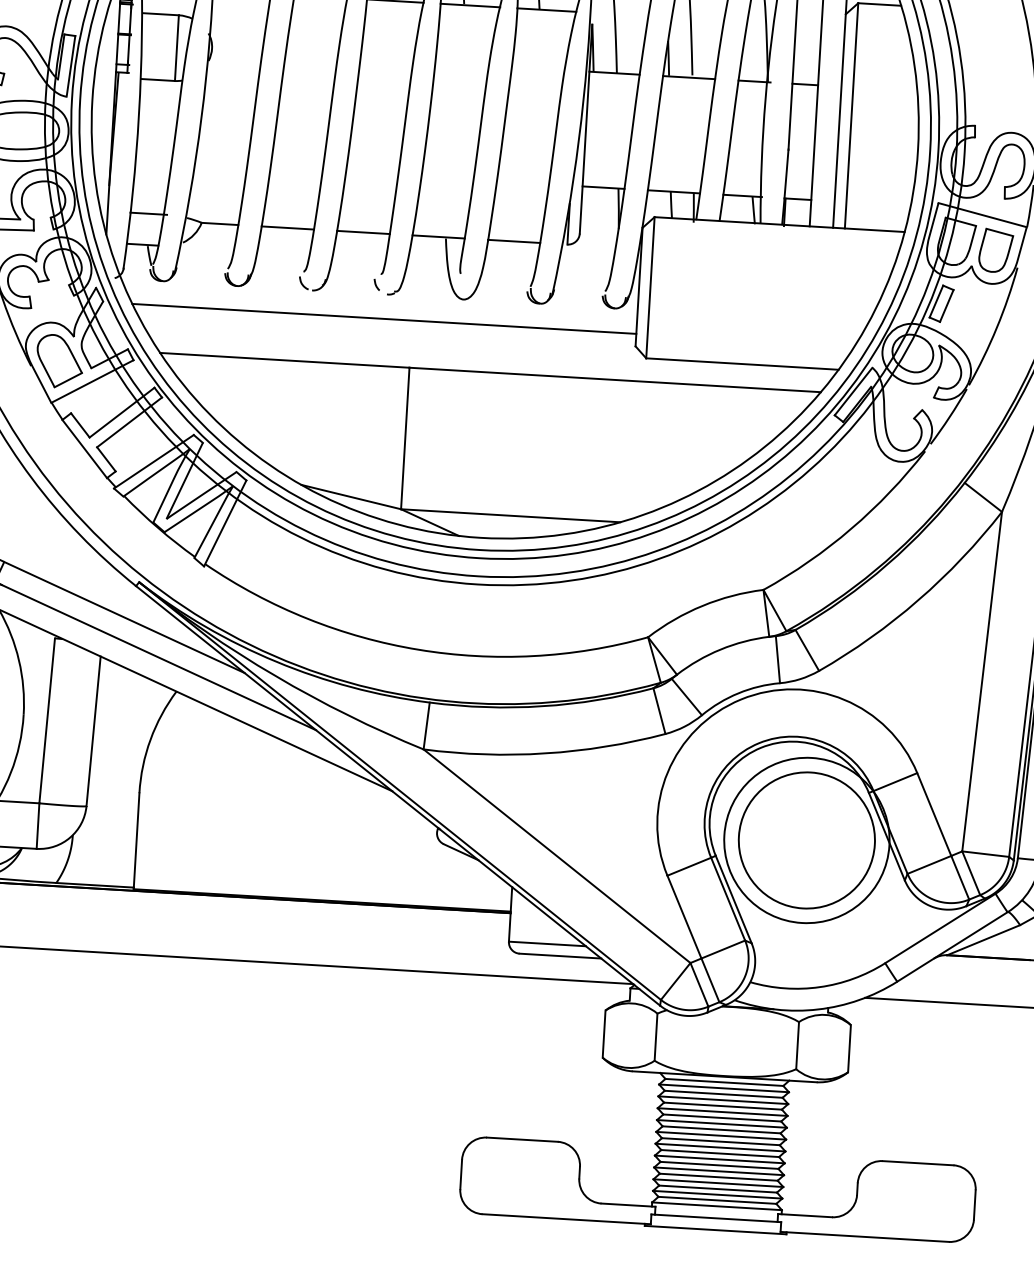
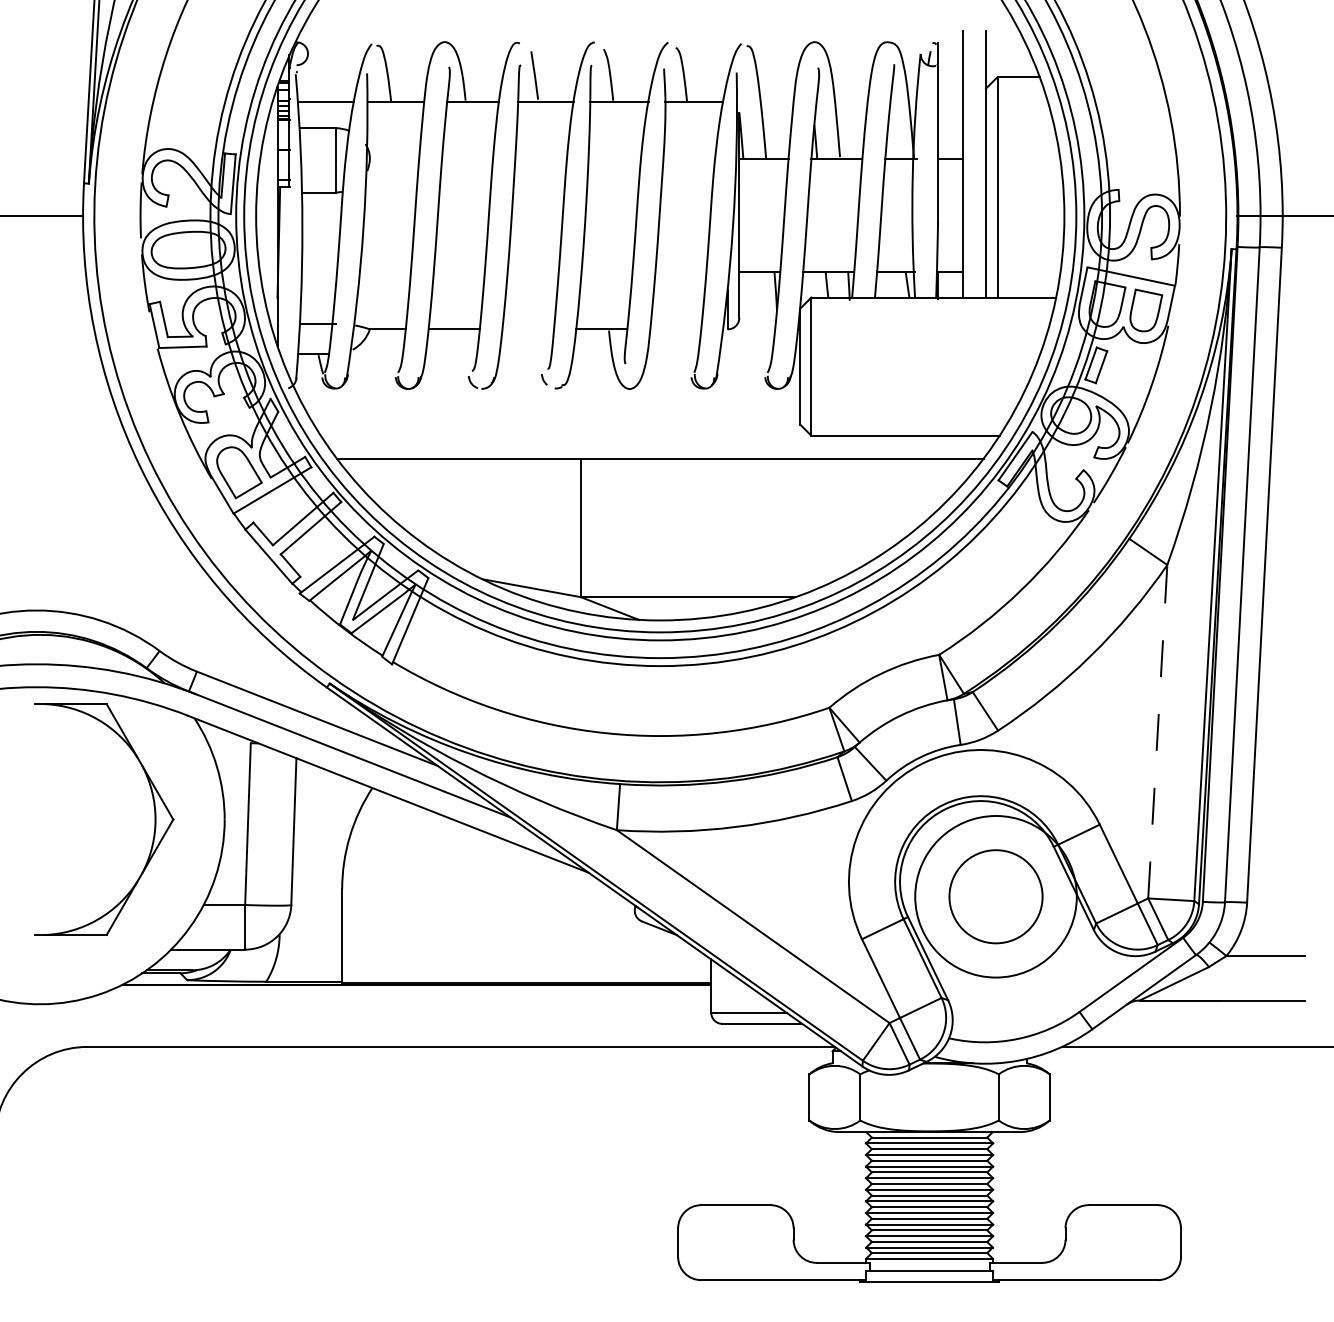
line: (363, 232) -> (528, 329), removed
line: (513, 241) -> (675, 329), removed
line: (384, 318) -> (553, 412), removed
line: (981, 681) -> (1157, 731), solid -> dashed
circle: (806, 840) -> (995, 896), size x0.7

